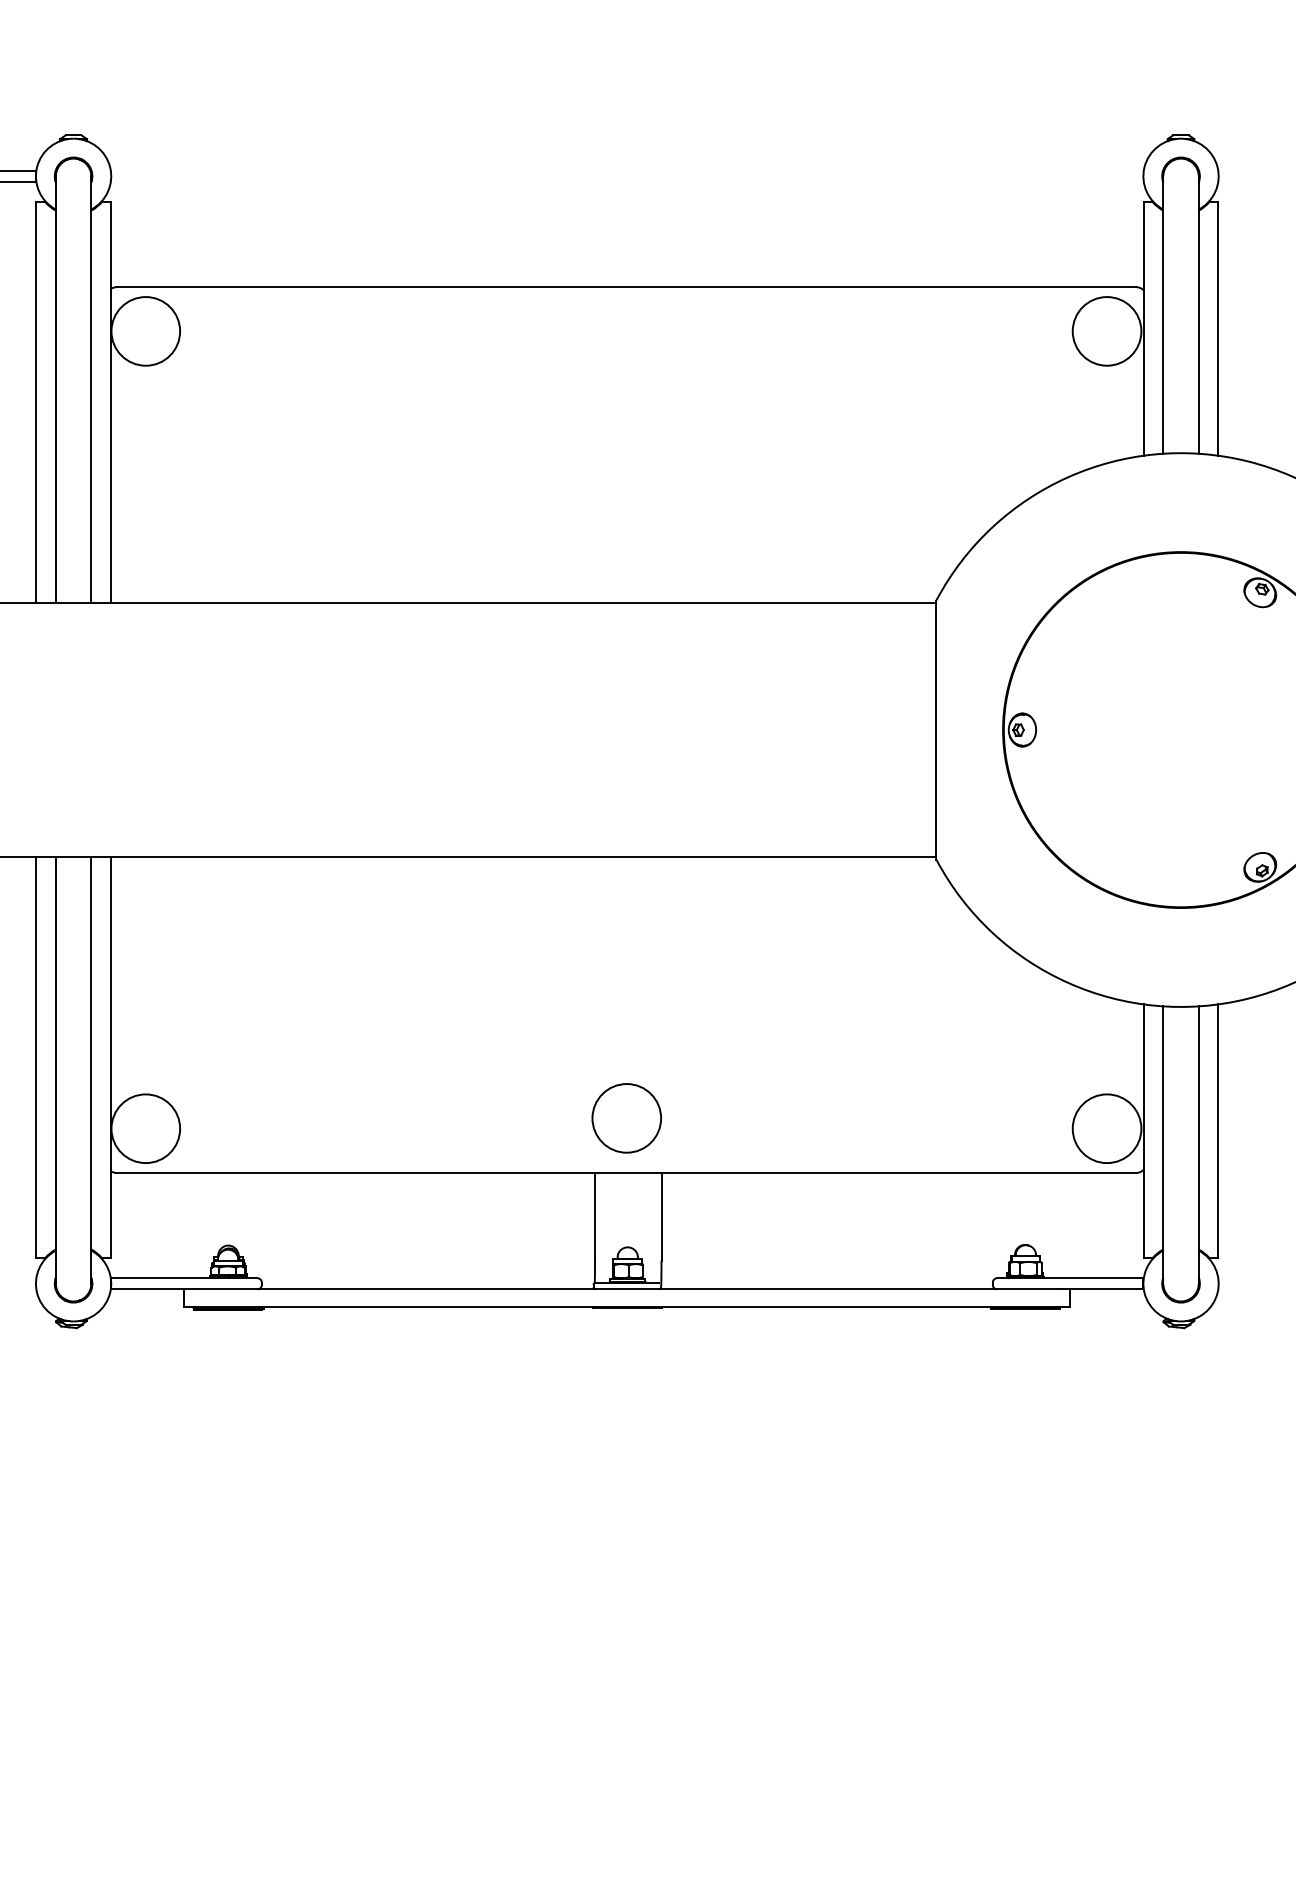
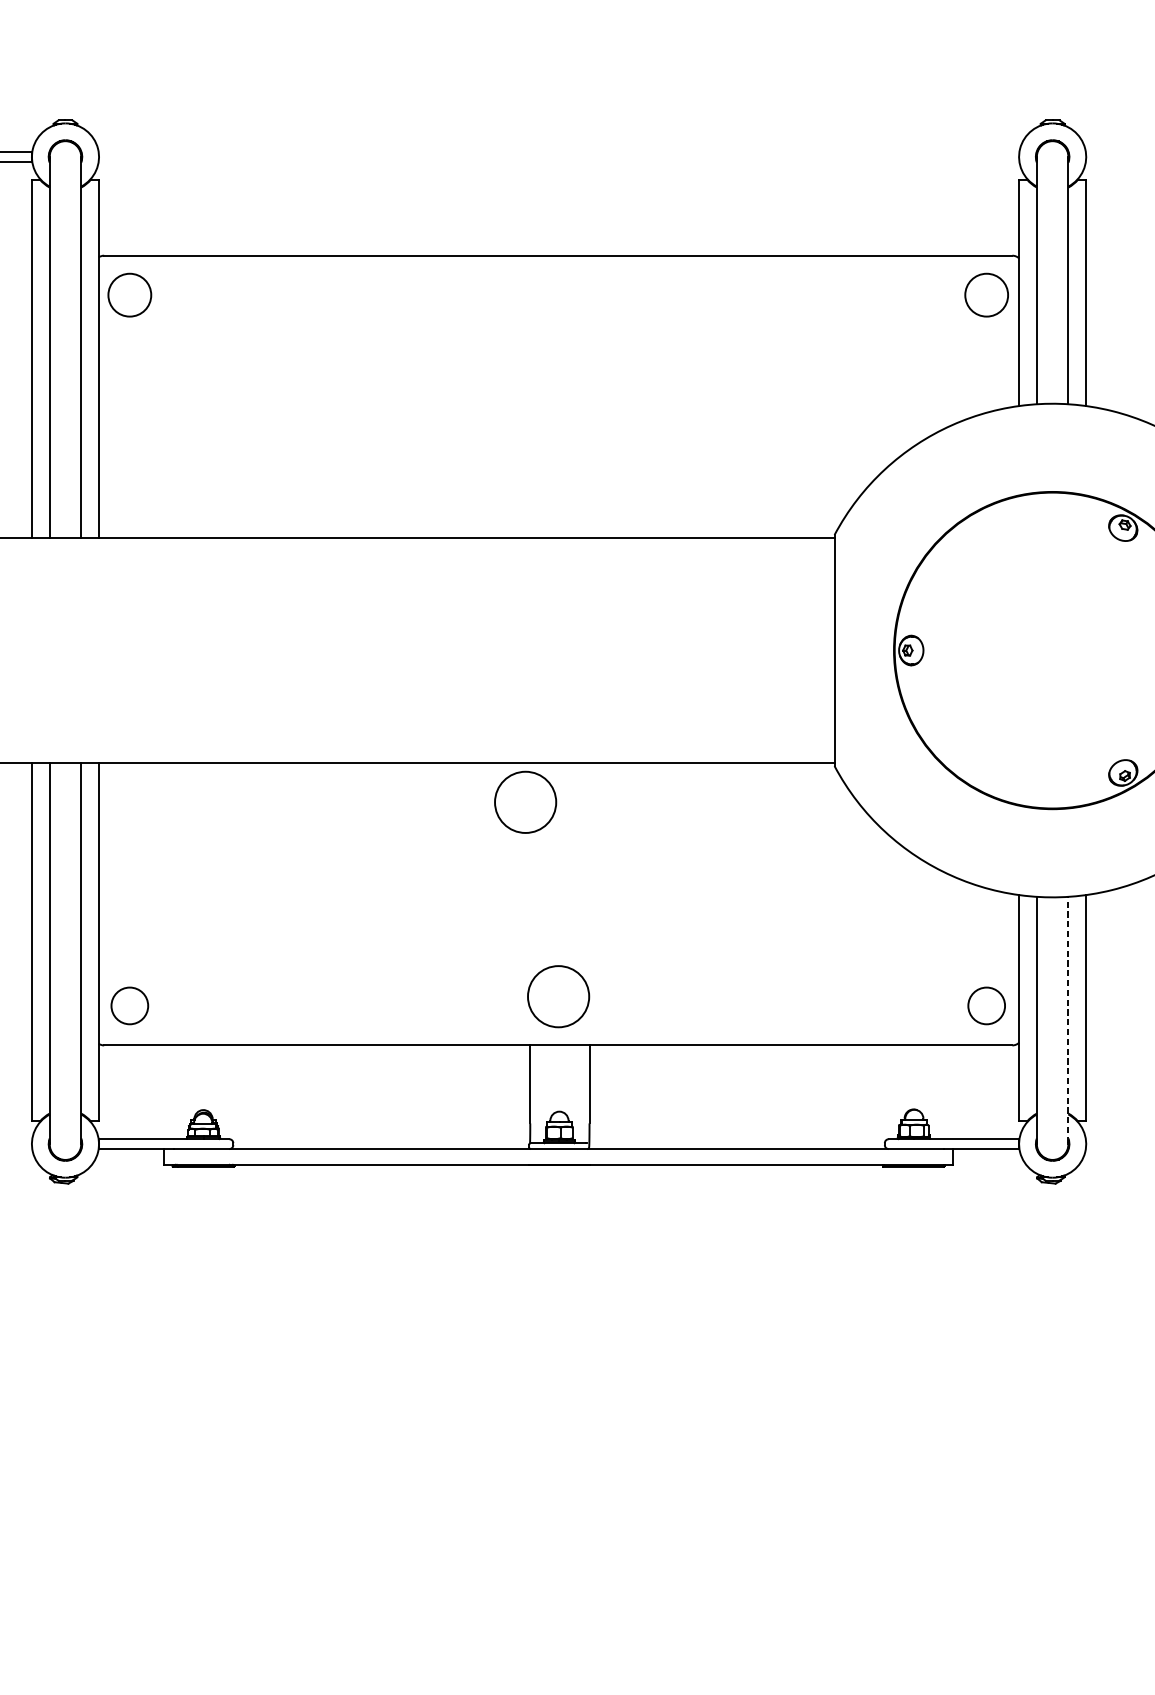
circle: (145, 331) -> (129, 295), size x0.7
circle: (1106, 331) -> (986, 295), size x0.7
circle: (589, 900) -> (525, 802), added
circle: (145, 1128) -> (129, 1005), size x0.6
circle: (1106, 1128) -> (986, 1005), size x0.6
line: (1198, 1143) -> (1068, 1019), solid -> dashed

